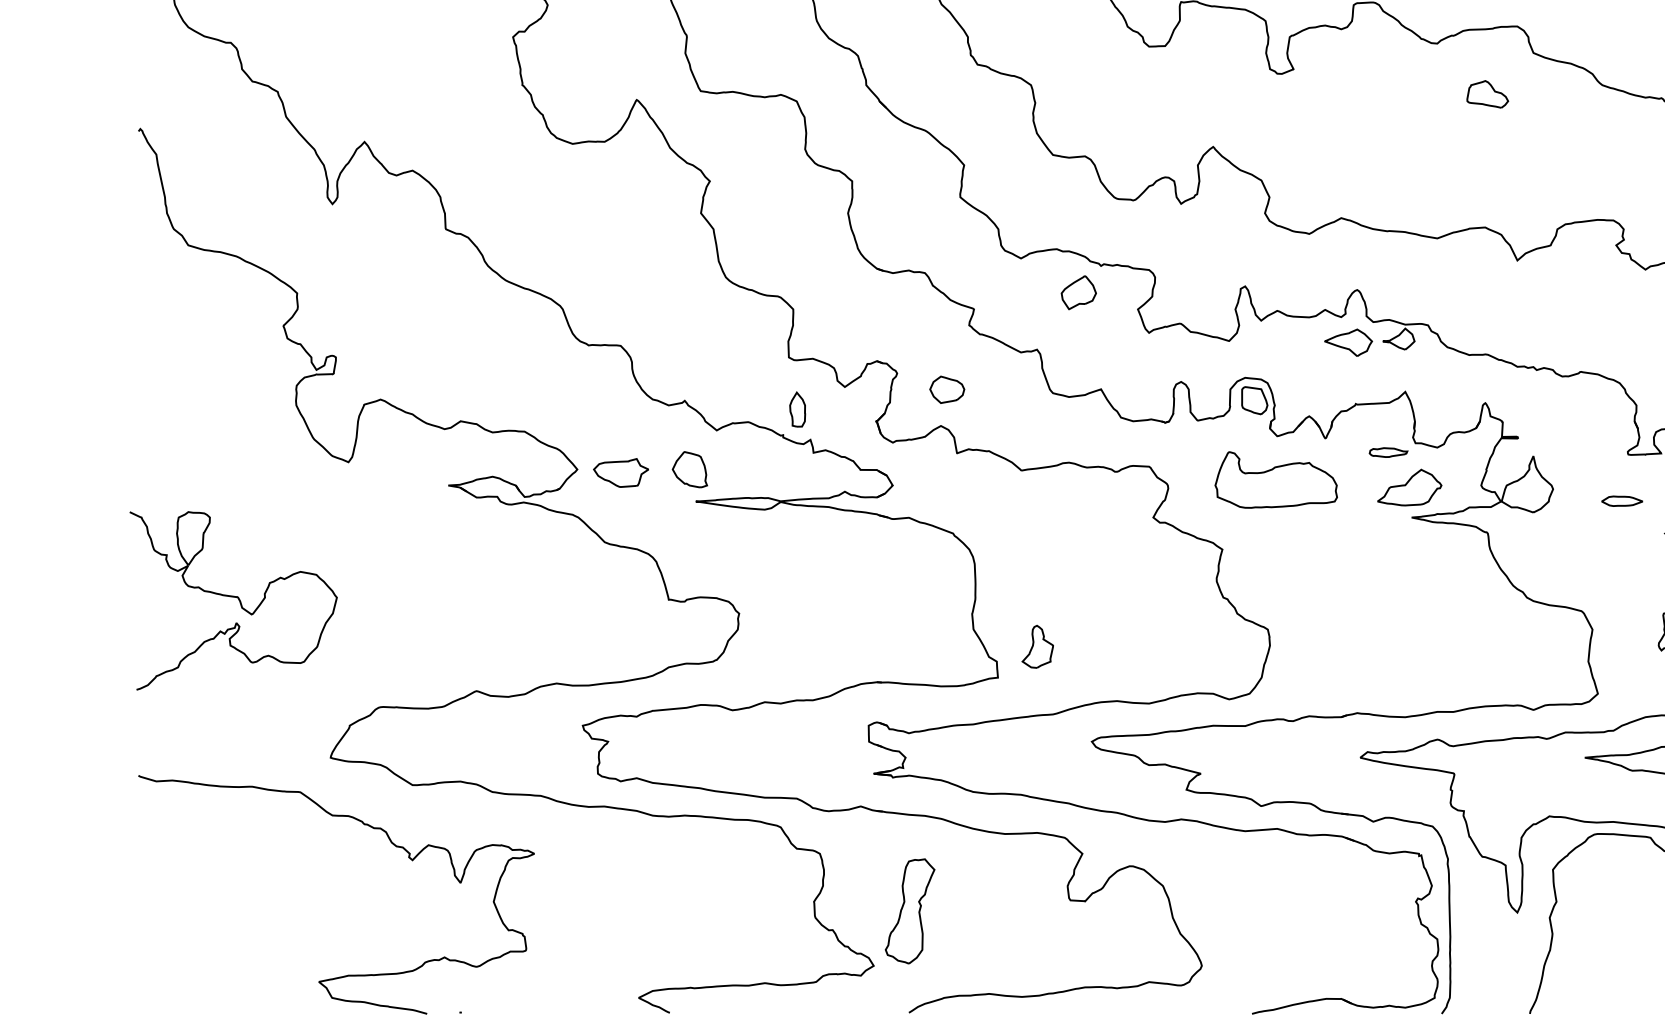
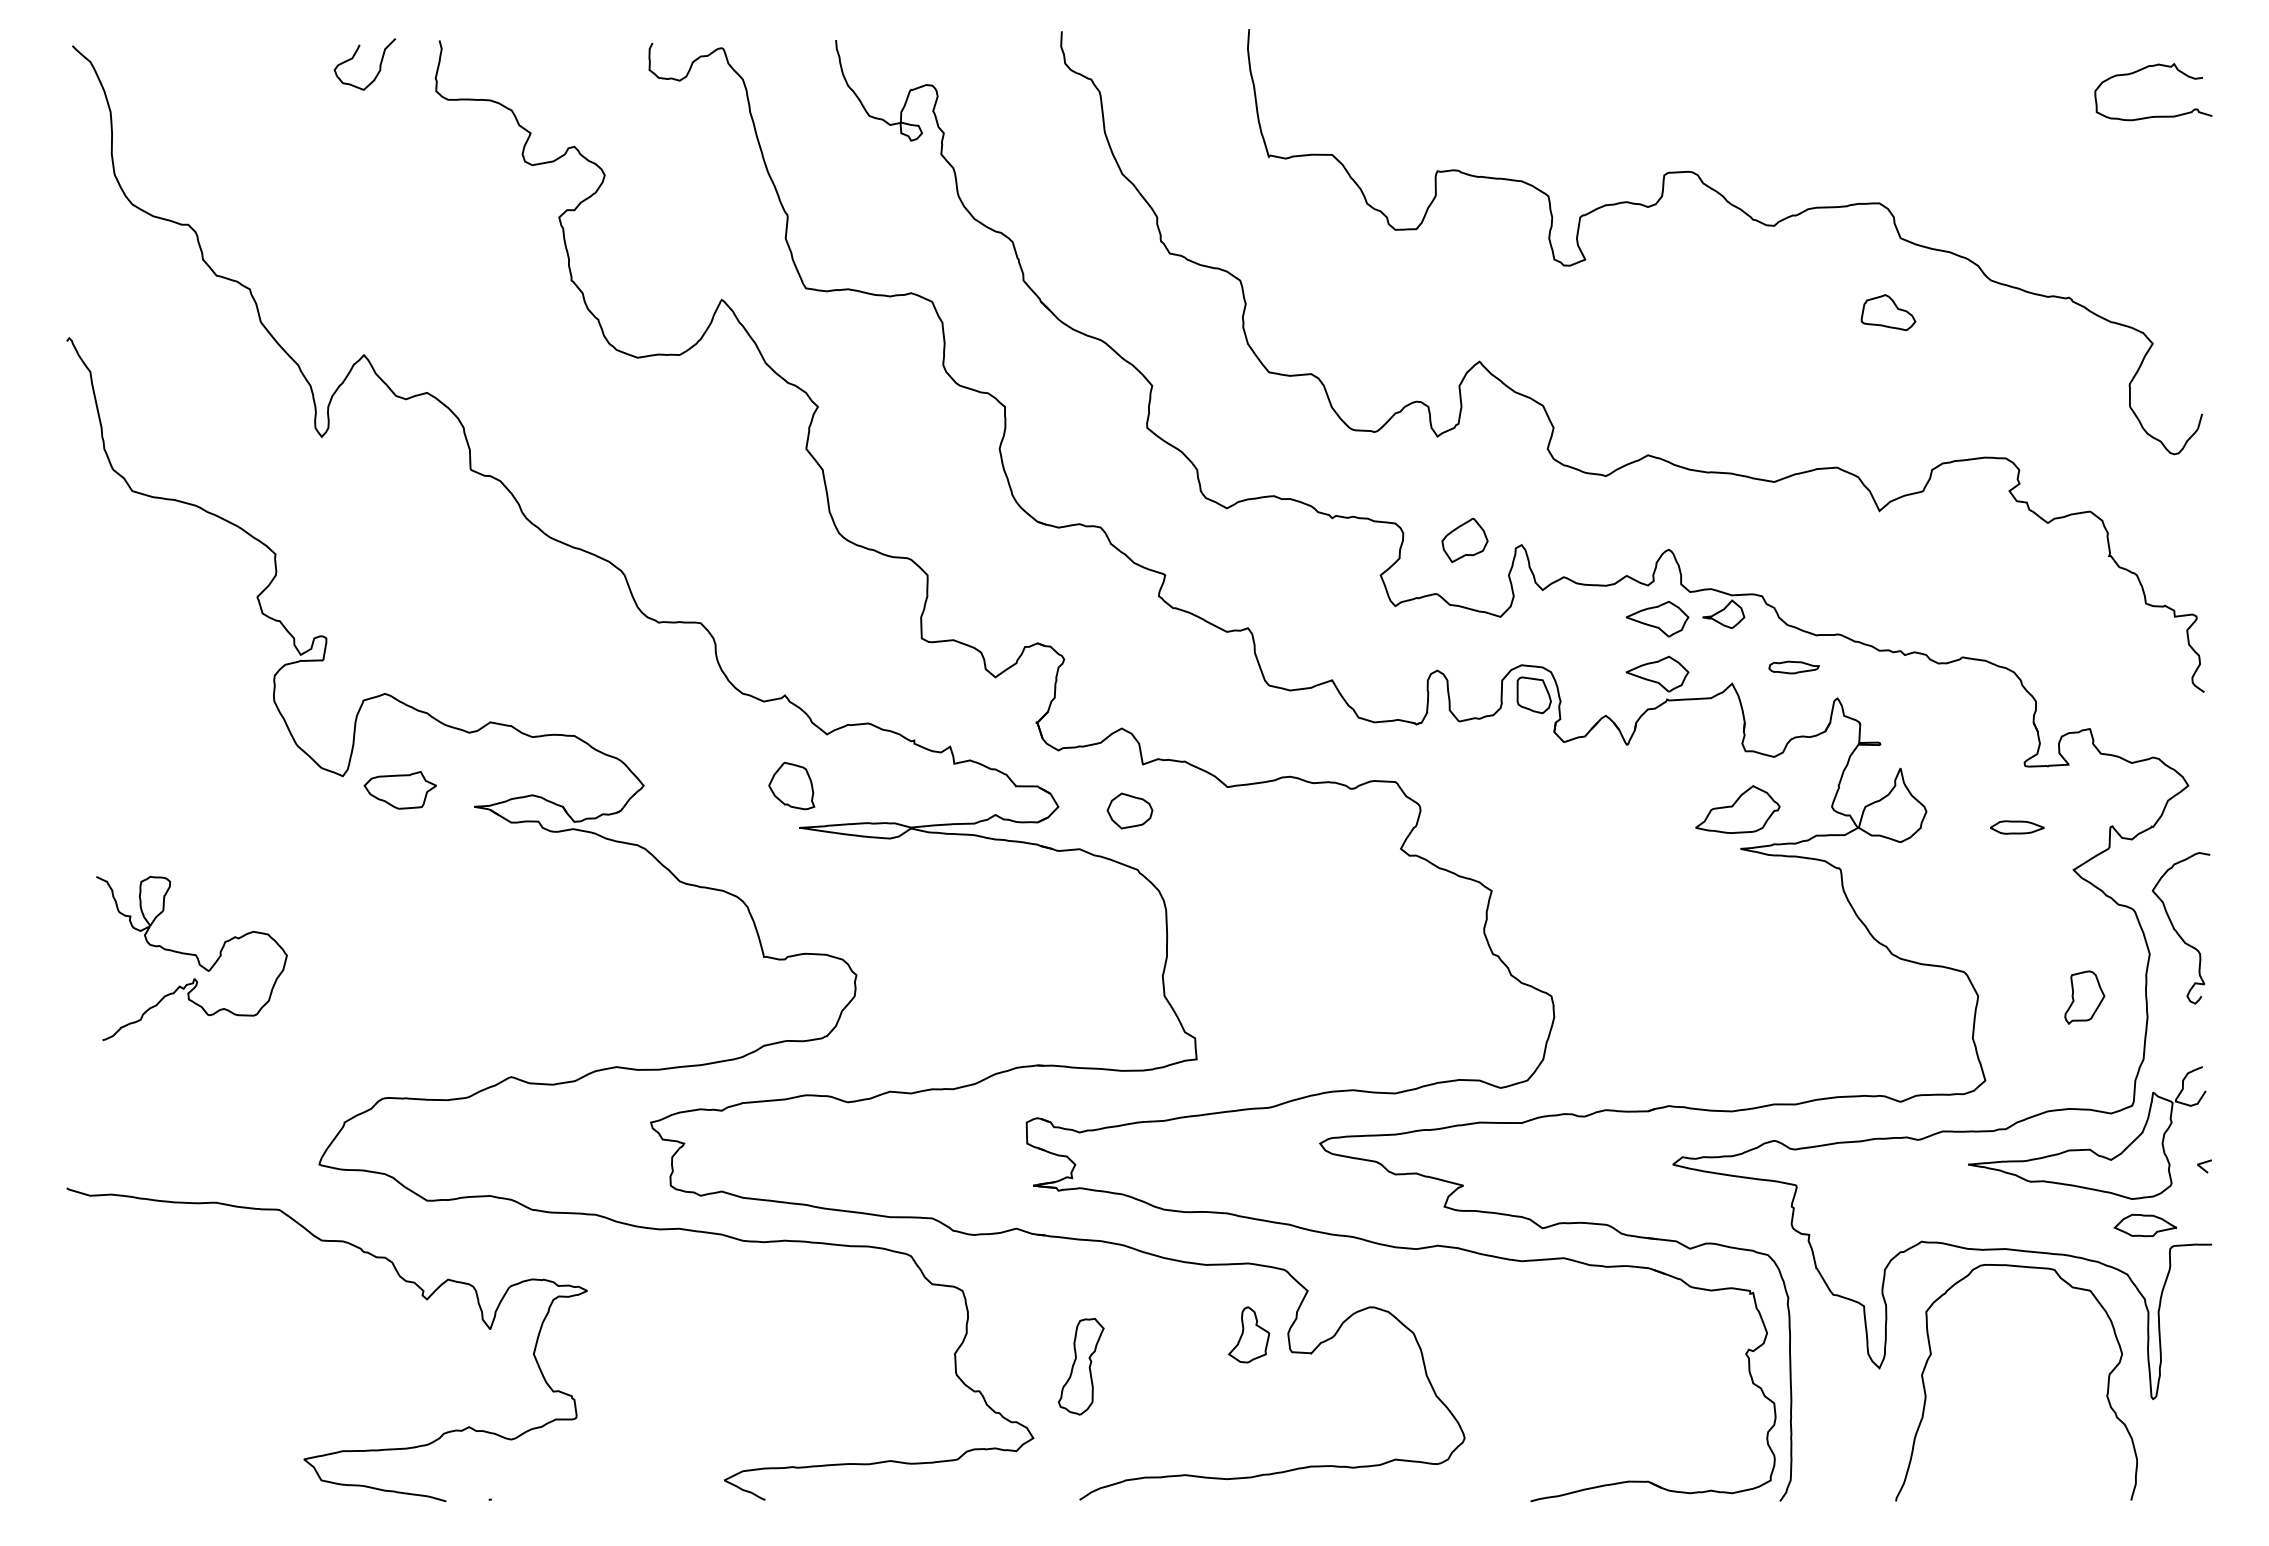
part: (1487, 94) -> (1888, 312), moved
part: (1078, 292) -> (1464, 539), moved
part: (1348, 384) -> (1657, 673), added
part: (946, 389) -> (1129, 810), moved
part: (797, 409) -> (933, 706), removed
part: (1388, 452) -> (1793, 667), moved
part: (620, 473) -> (399, 790), moved
part: (1276, 479) -> (1562, 799), removed
part: (233, 600) -> (191, 958), size x0.7
part: (1037, 646) -> (1248, 1334), moved
part: (910, 911) -> (1081, 1366), size x0.7

